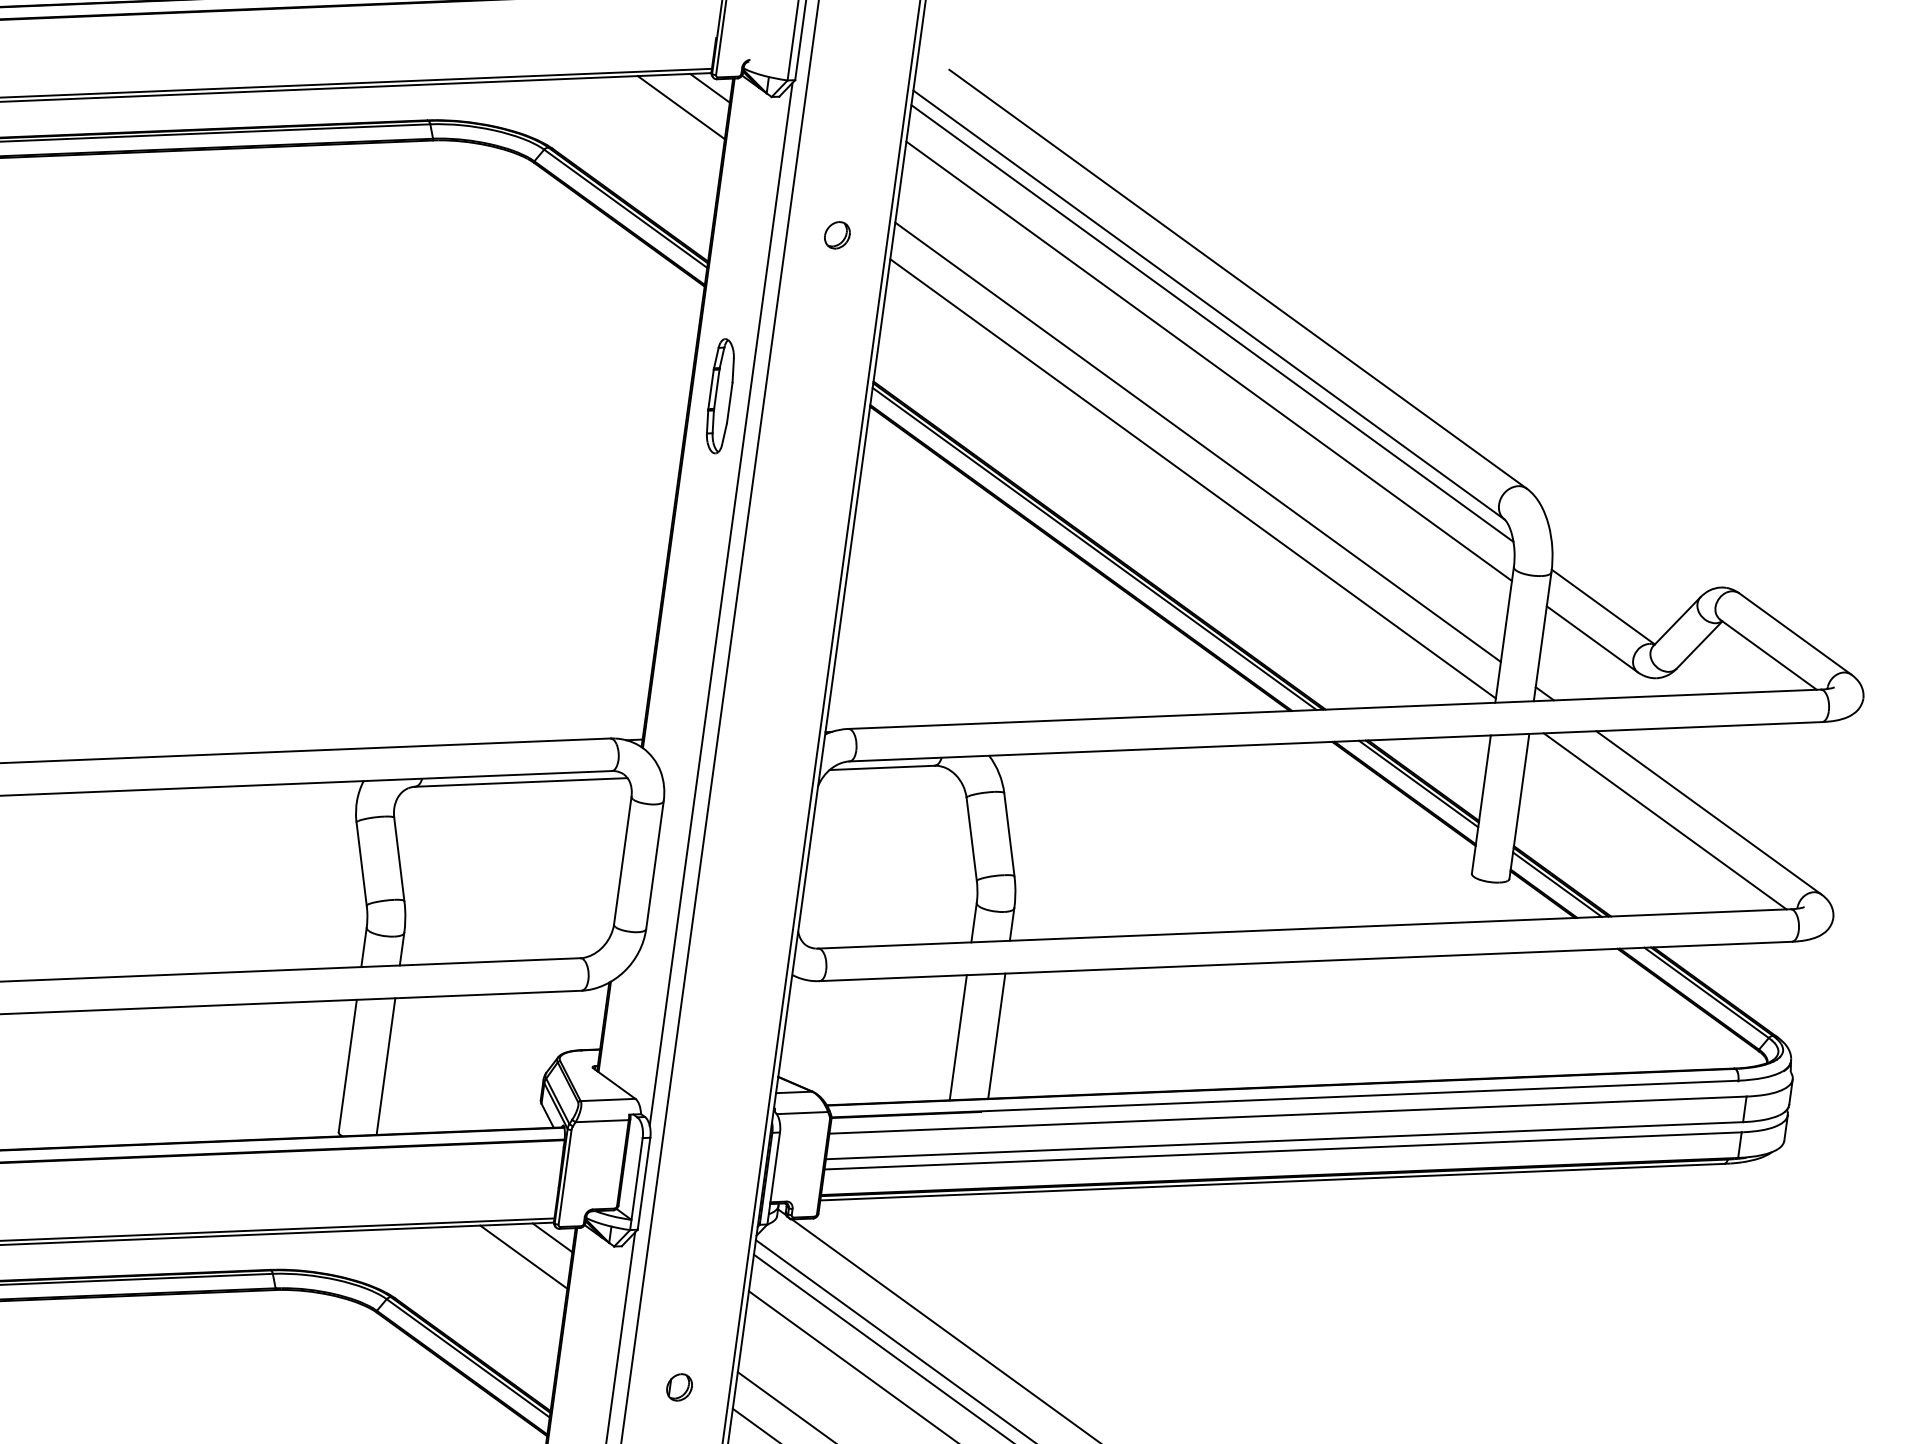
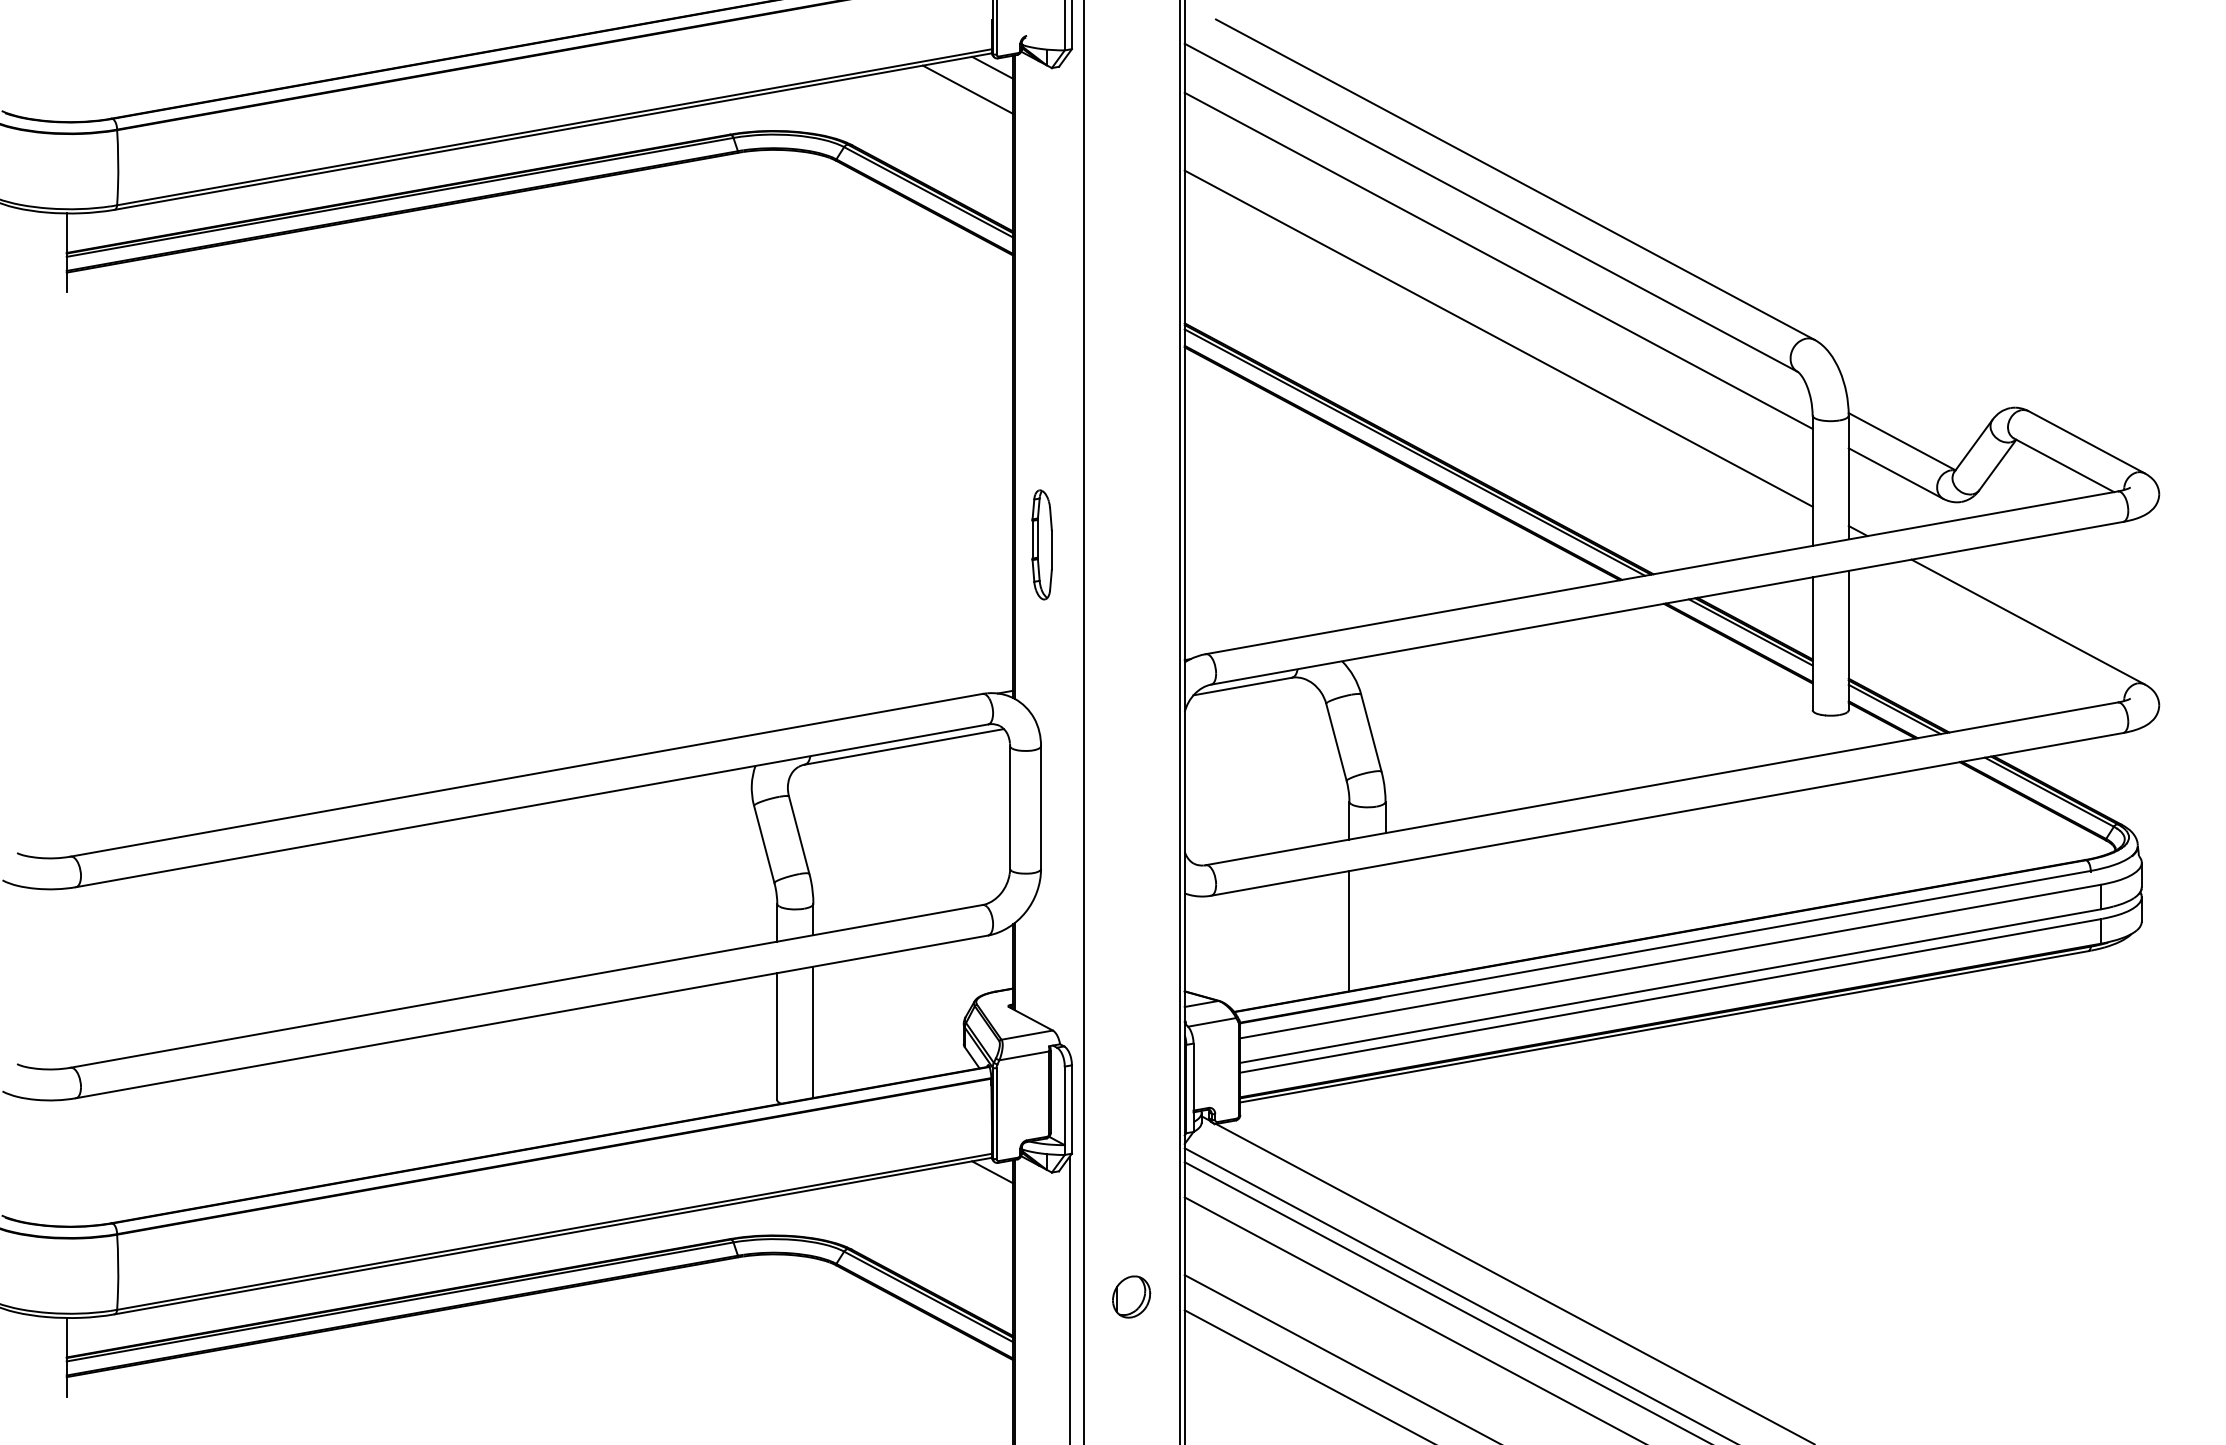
part: (837, 234) -> (1131, 189), removed
line: (1212, 323) -> (1496, 224), removed
part: (719, 395) -> (1041, 544), moved
line: (1192, 478) -> (1498, 373), removed
line: (720, 604) -> (1069, 553), removed
line: (1665, 821) -> (1988, 635), removed
line: (996, 1035) -> (1385, 924), removed
line: (523, 1257) -> (967, 1194), removed
part: (679, 1386) -> (1131, 1296), size x1.6

